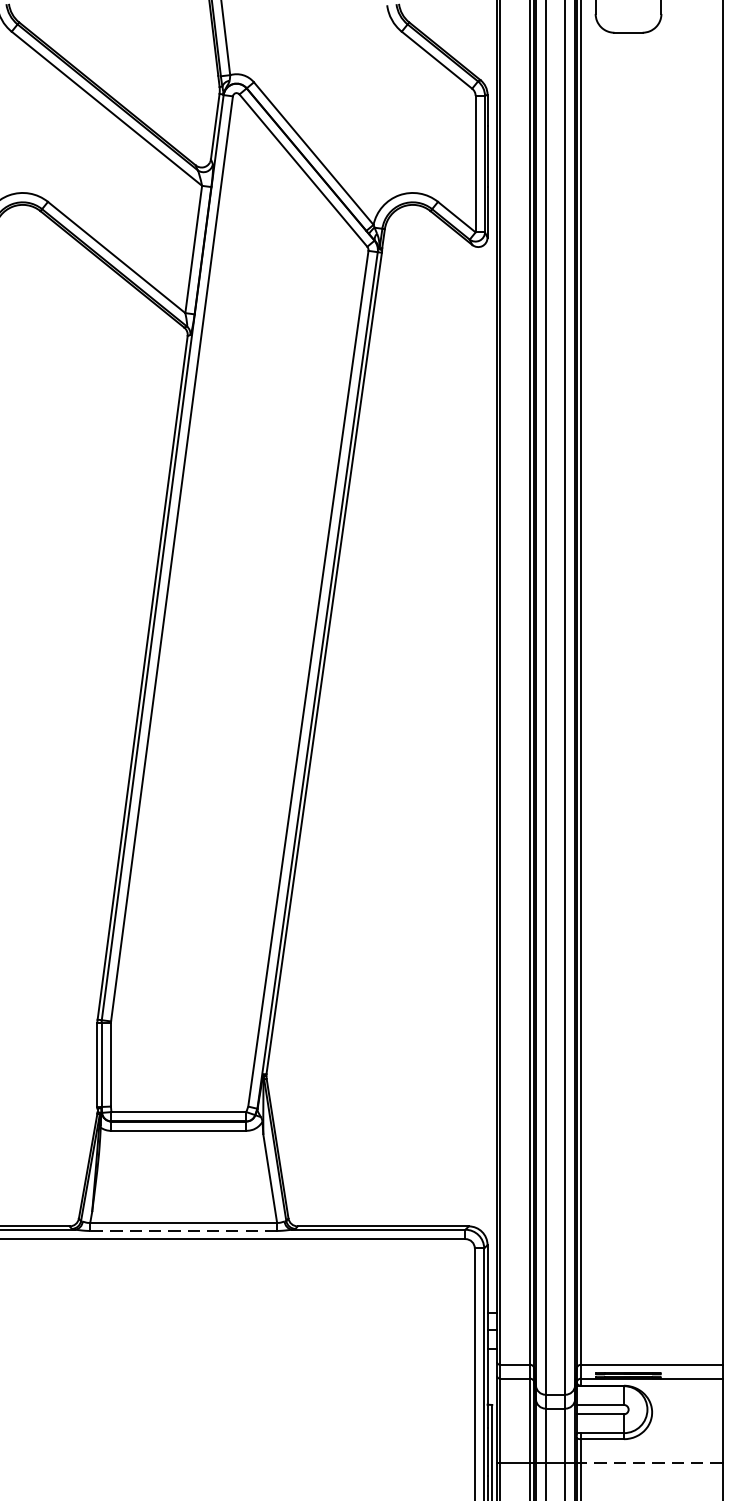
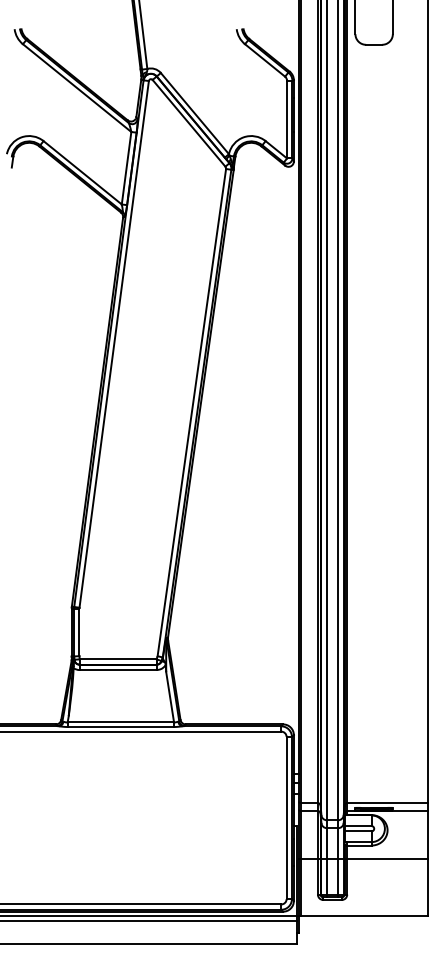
line: (183, 1231) -> (120, 727), dashed -> solid
line: (650, 1463) -> (386, 859), dashed -> solid

